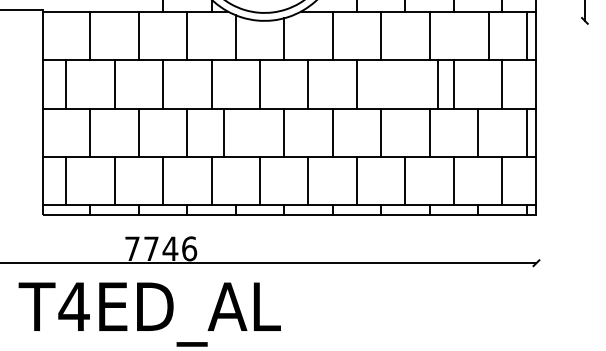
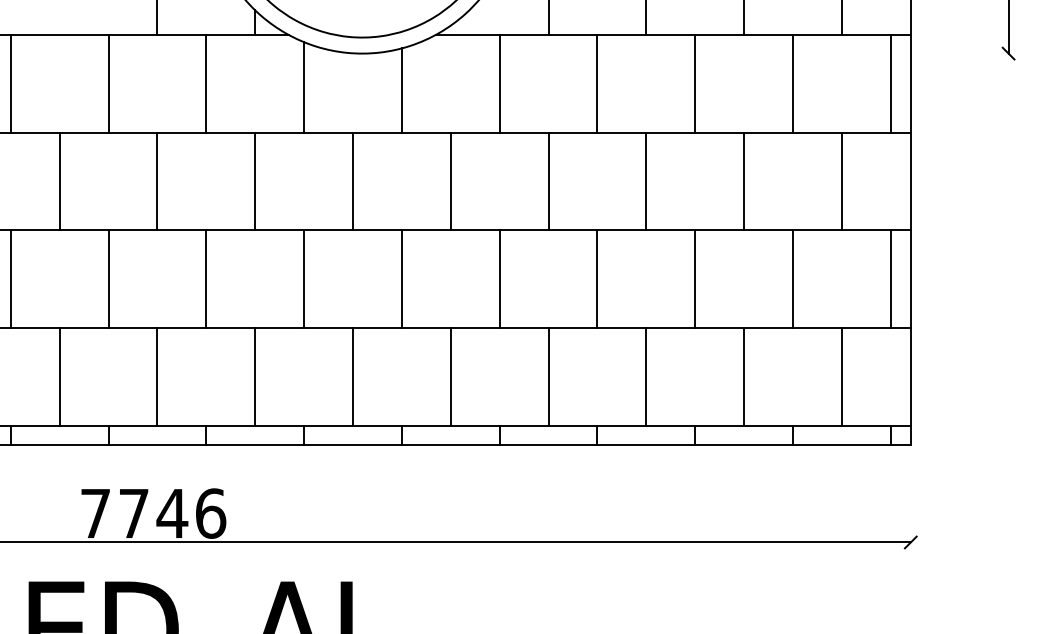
line: (489, 35) -> (793, 83), moved
line: (438, 84) -> (646, 181), moved
line: (223, 132) -> (303, 278), moved

